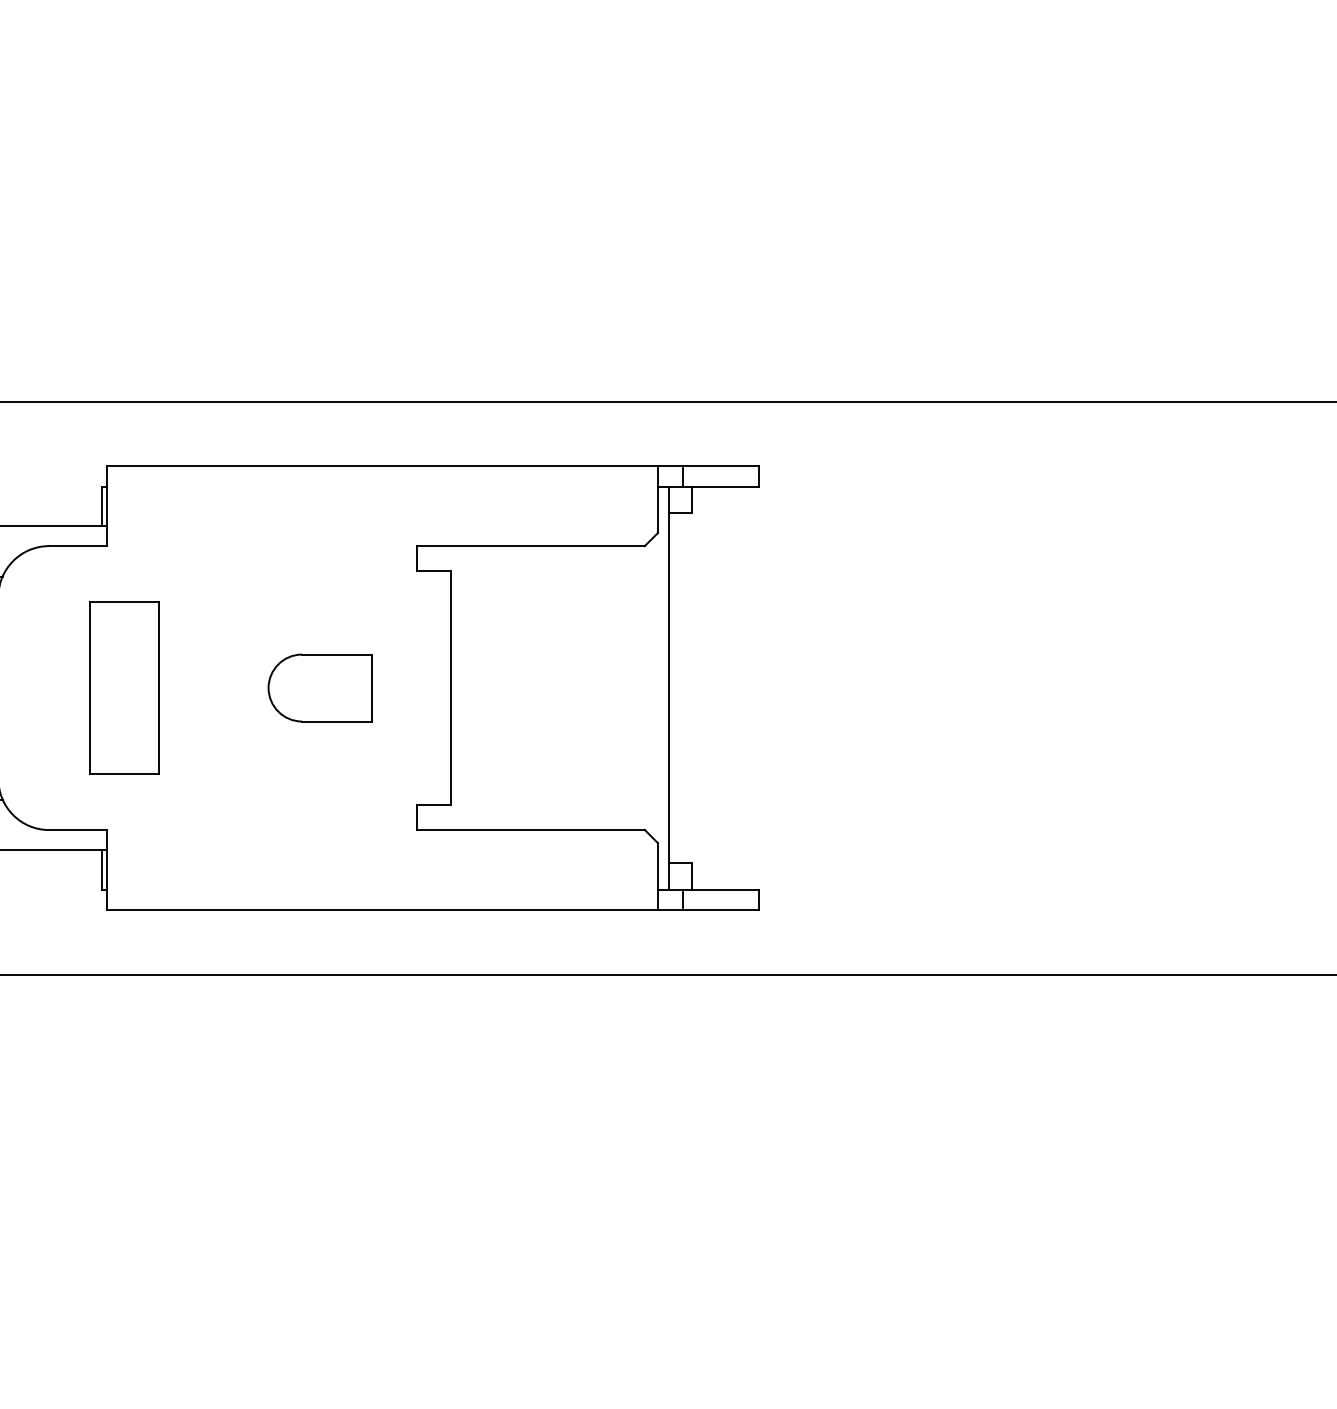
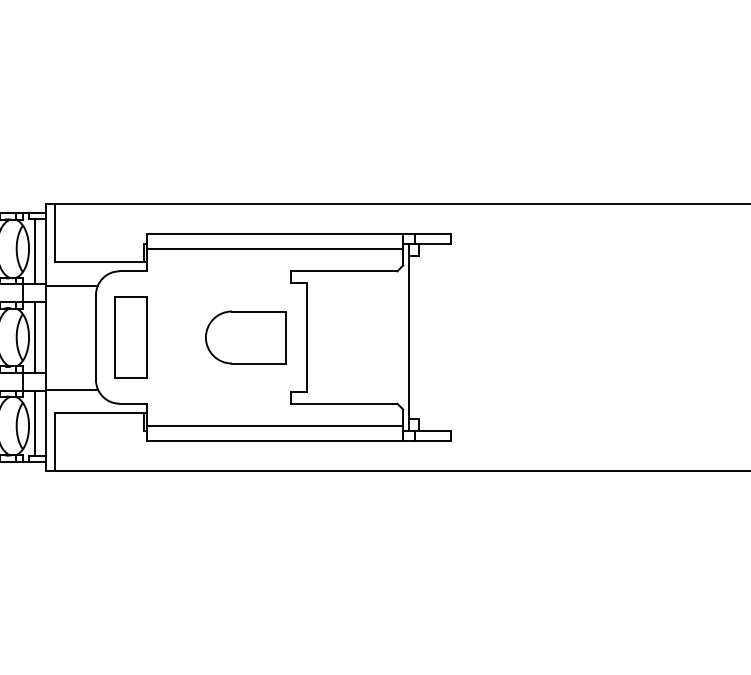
line: (381, 499) -> (274, 249), added
part: (123, 688) -> (130, 337), moved
part: (319, 688) -> (245, 337), size x1.67
line: (381, 876) -> (274, 425), added

